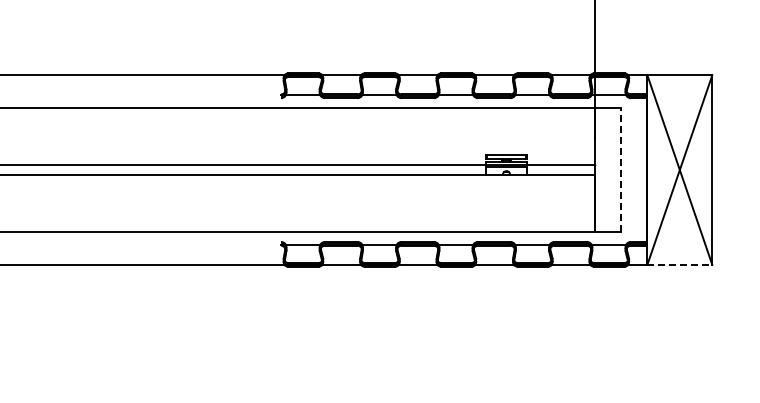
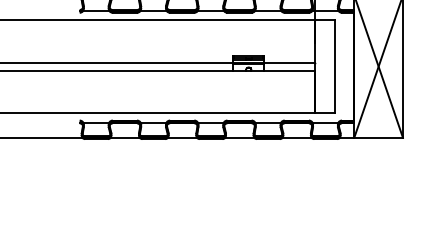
line: (621, 169) -> (334, 66), dashed -> solid
line: (680, 264) -> (379, 137), dashed -> solid

